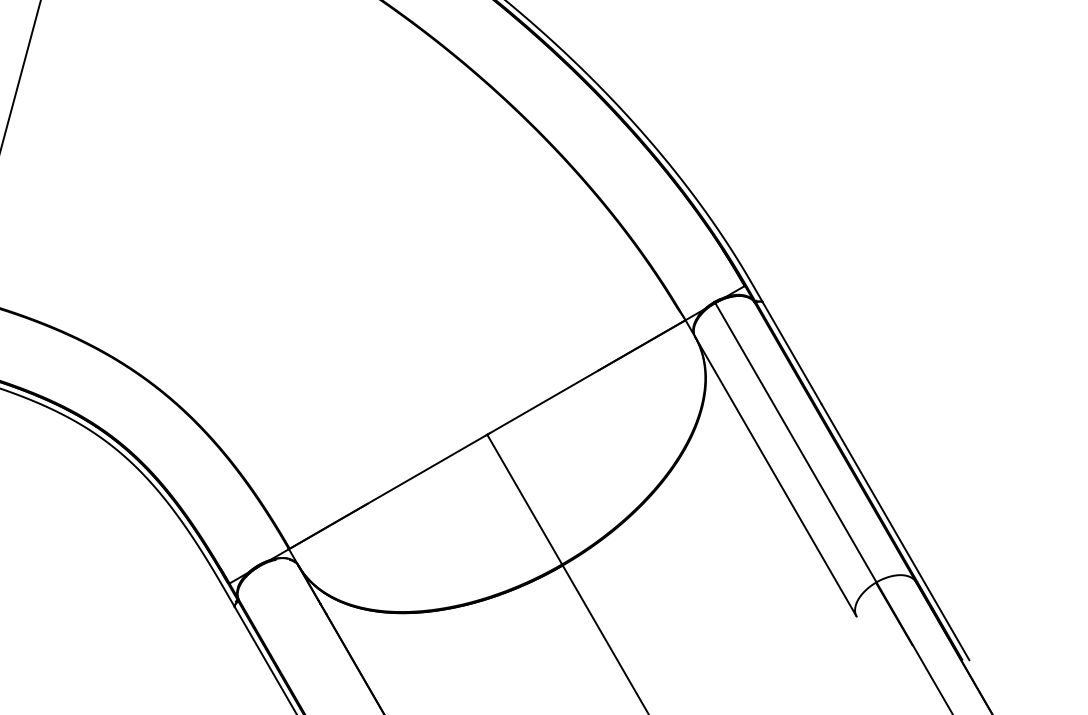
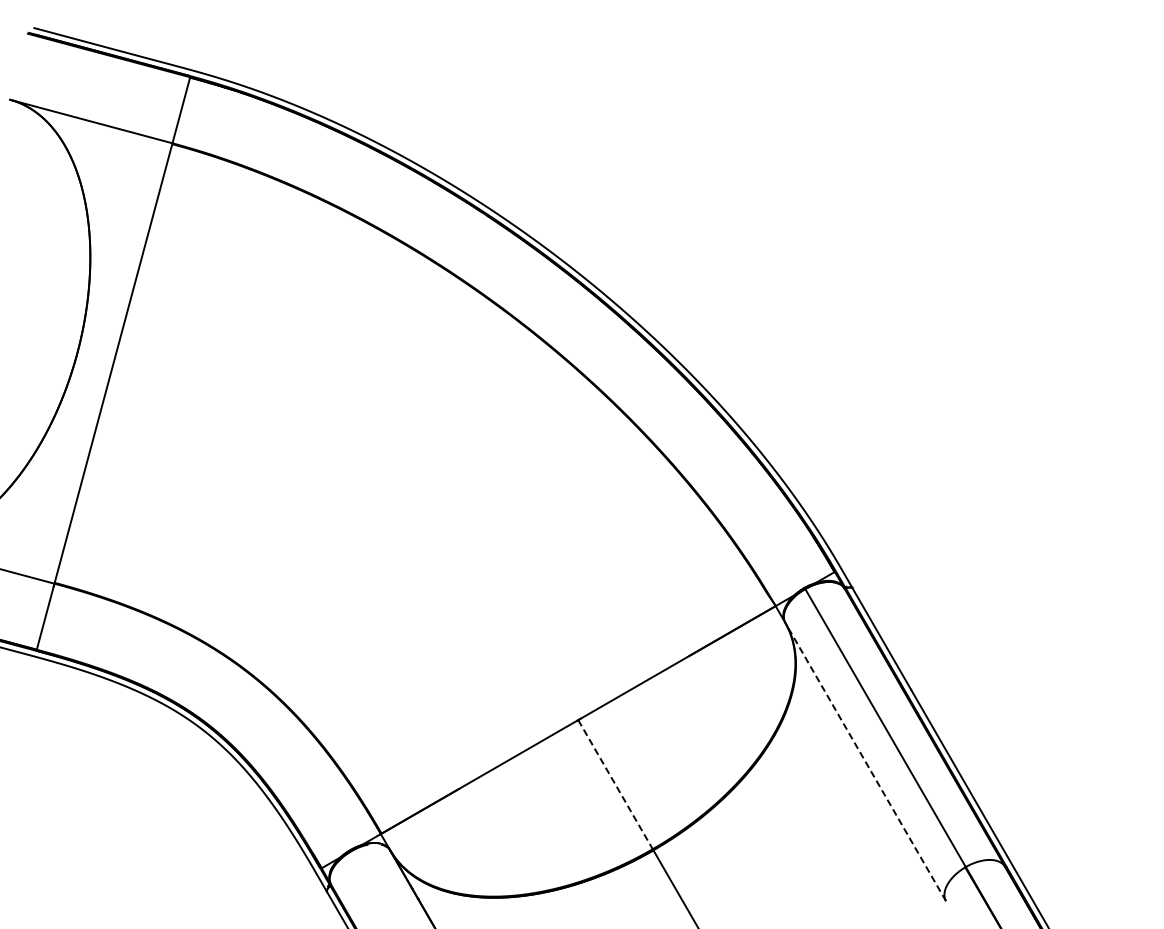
line: (775, 477) -> (865, 762), solid -> dashed
line: (524, 500) -> (615, 785), solid -> dashed

